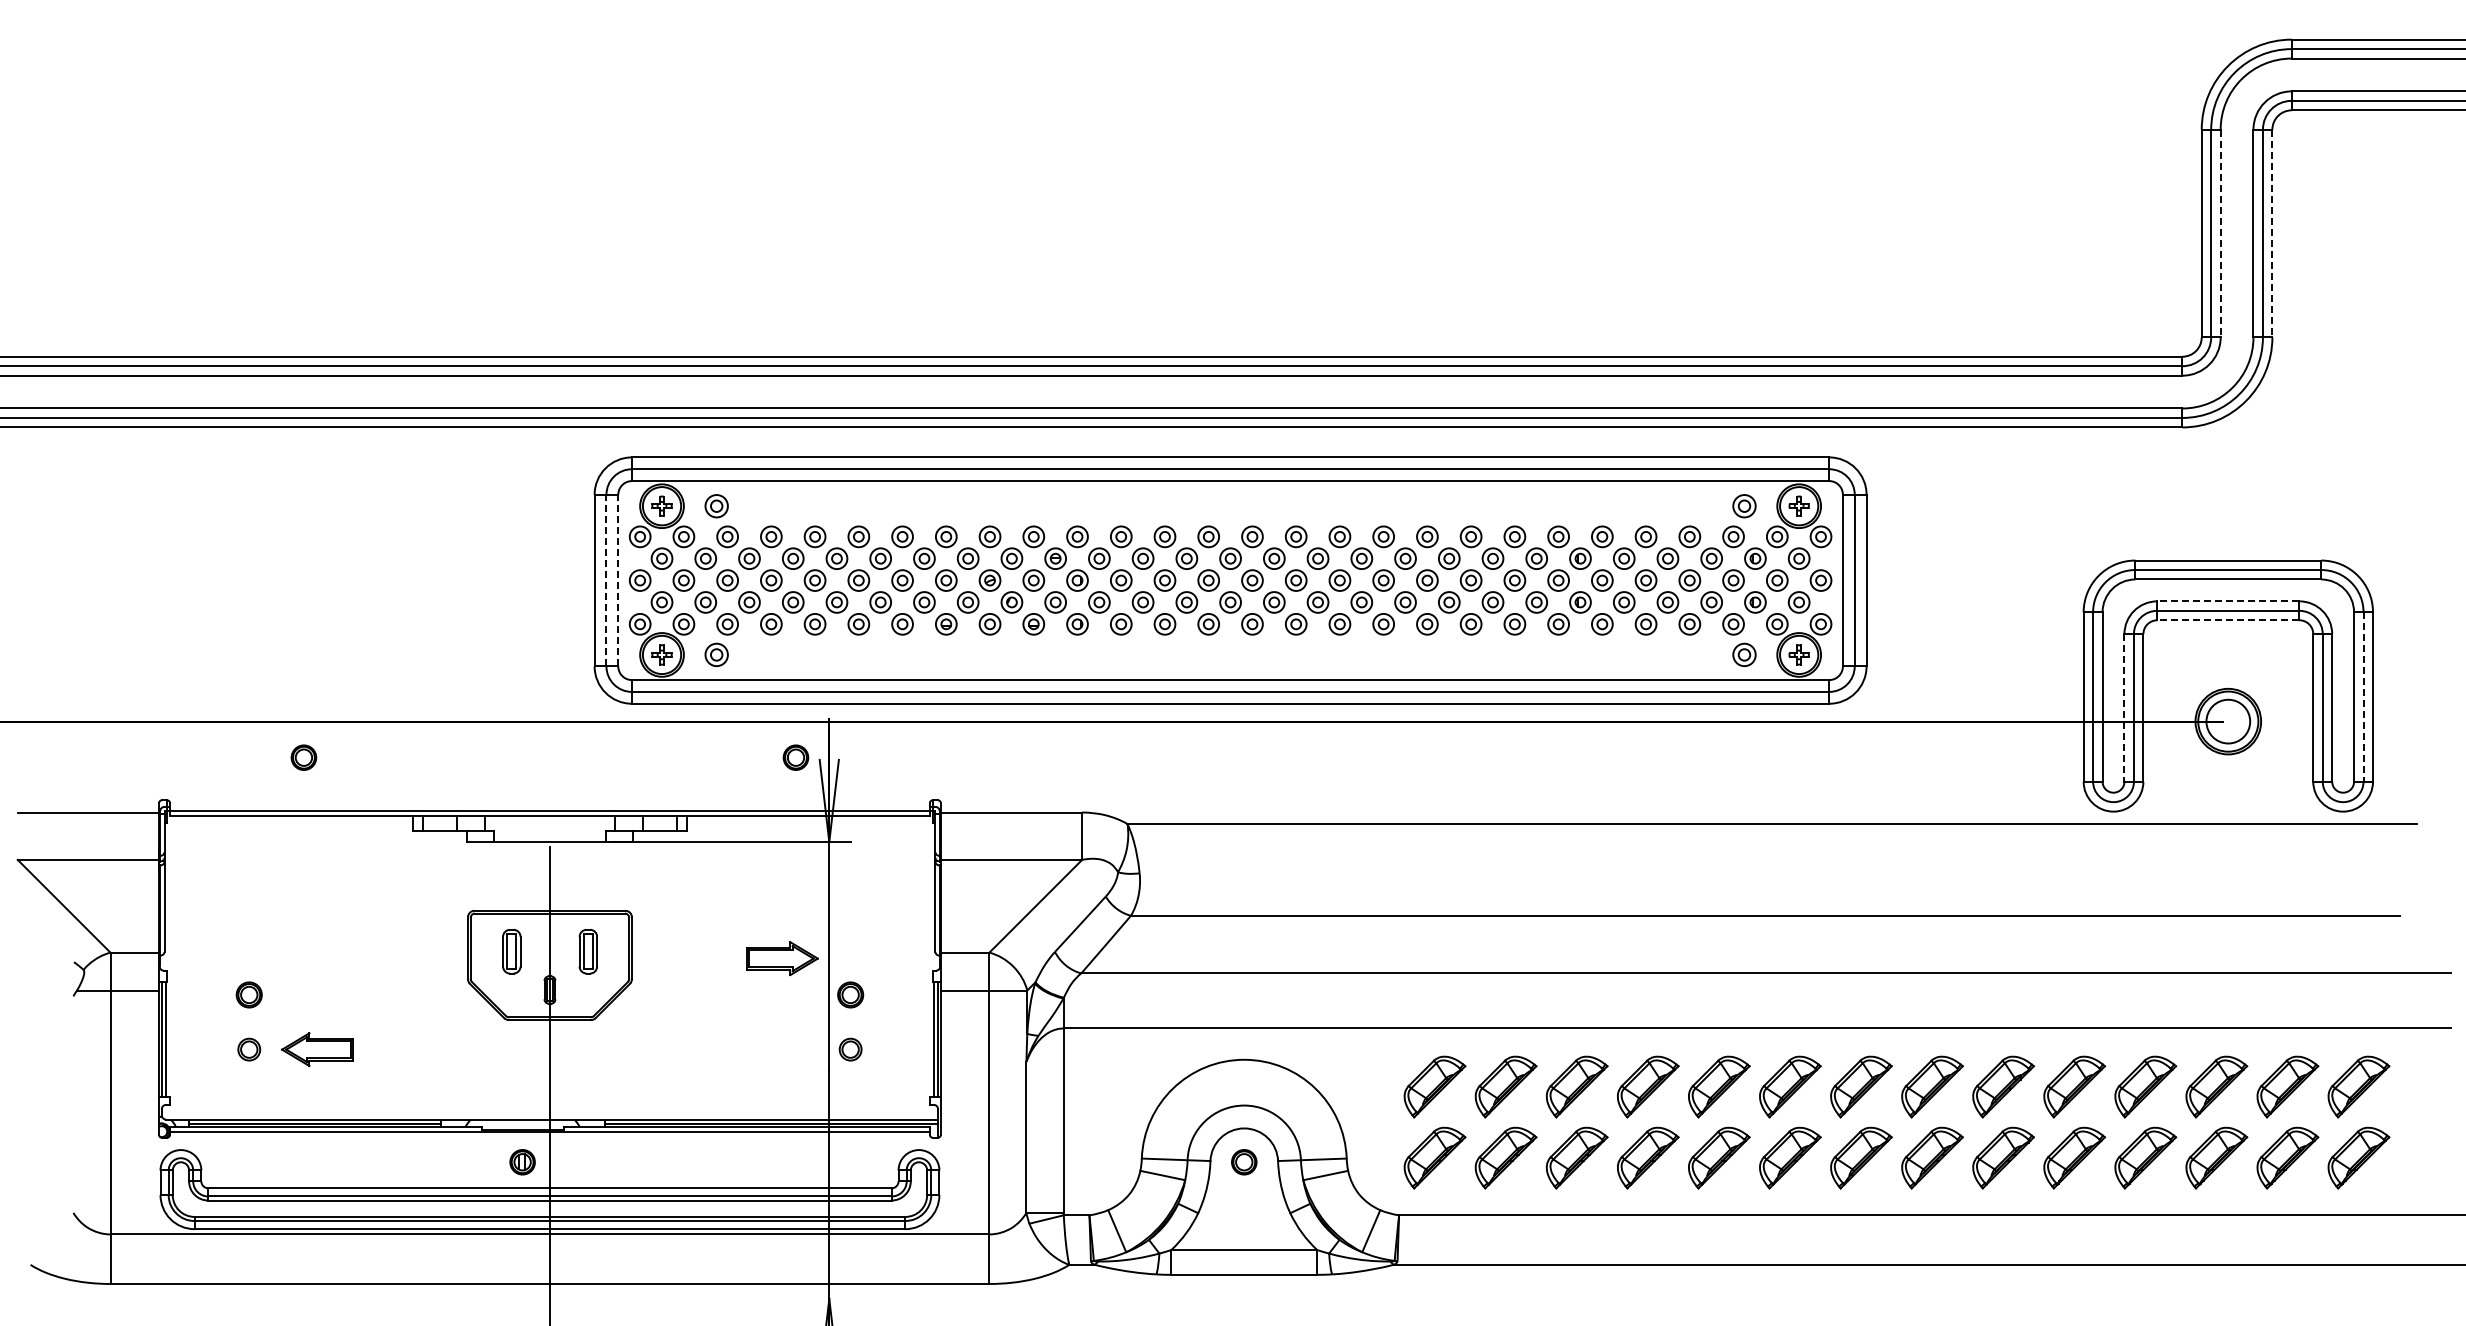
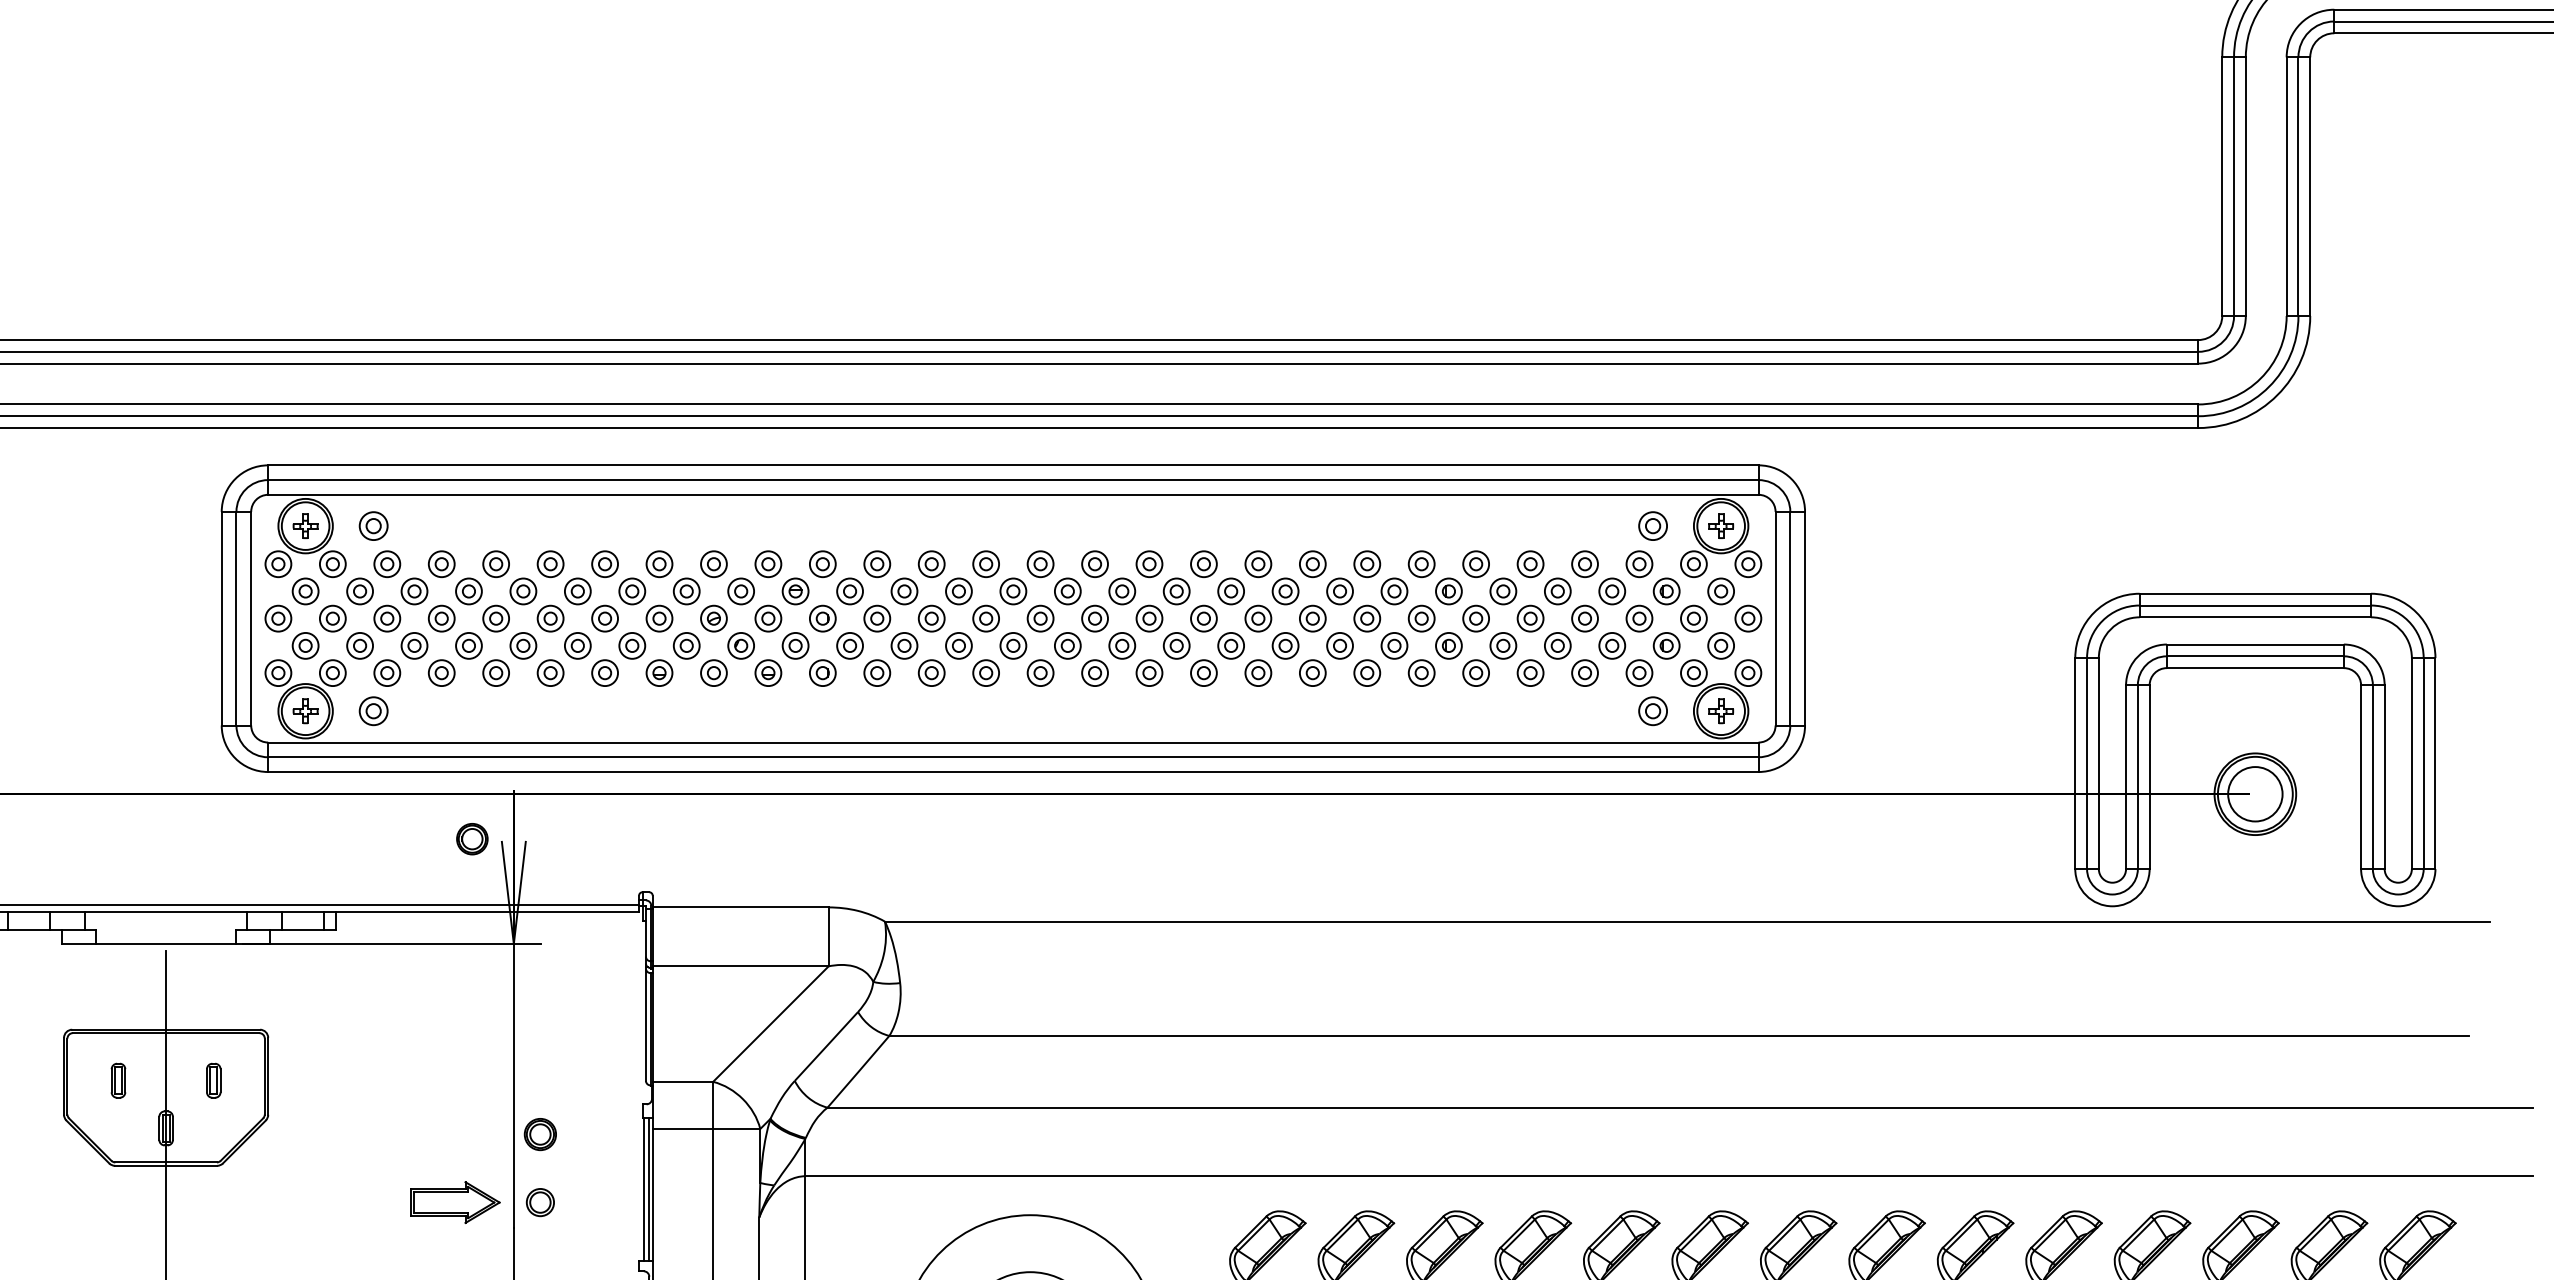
line: (2220, 233) -> (2245, 186), dashed -> solid
line: (2272, 233) -> (2310, 186), dashed -> solid
line: (606, 580) -> (236, 618), dashed -> solid
line: (618, 580) -> (251, 618), dashed -> solid
line: (2227, 601) -> (2254, 644), dashed -> solid
line: (2227, 620) -> (2254, 668), dashed -> solid
line: (2363, 697) -> (2423, 764), dashed -> solid
line: (2124, 707) -> (2126, 776), dashed -> solid
part: (511, 951) -> (118, 1080), size x0.62
part: (587, 951) -> (212, 1080), size x0.62
part: (782, 958) -> (455, 1202), moved

